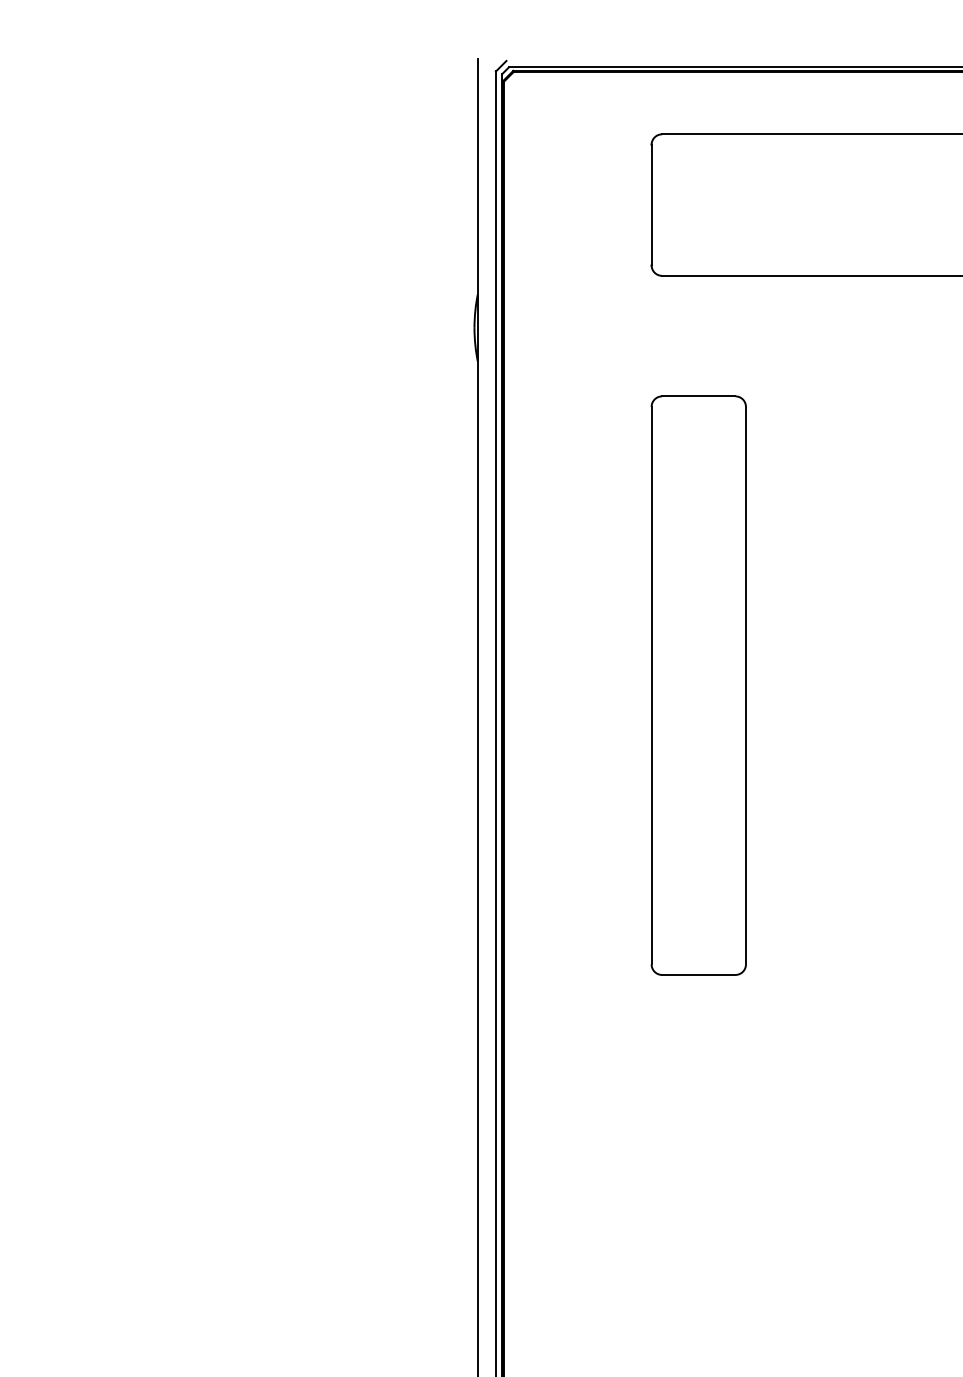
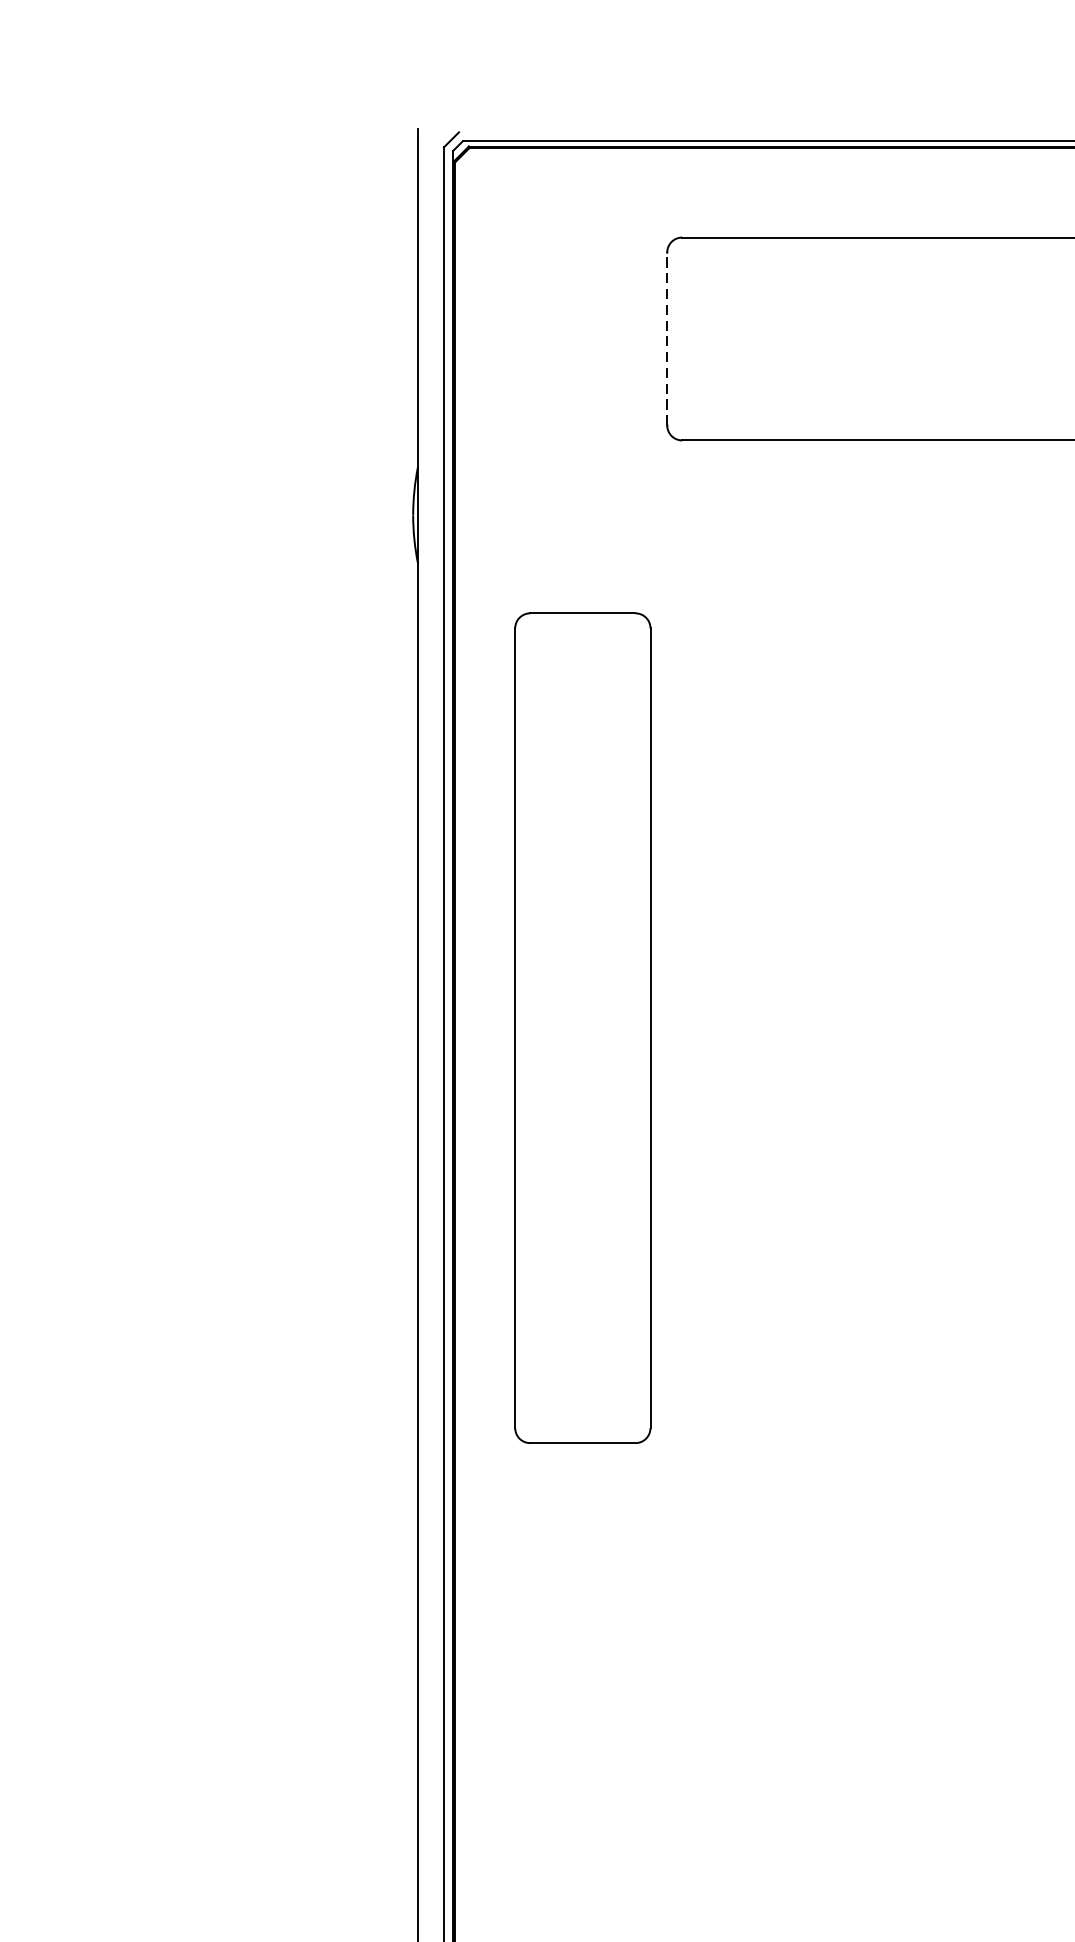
line: (651, 204) -> (667, 338), solid -> dashed
part: (698, 685) -> (582, 1027), moved

